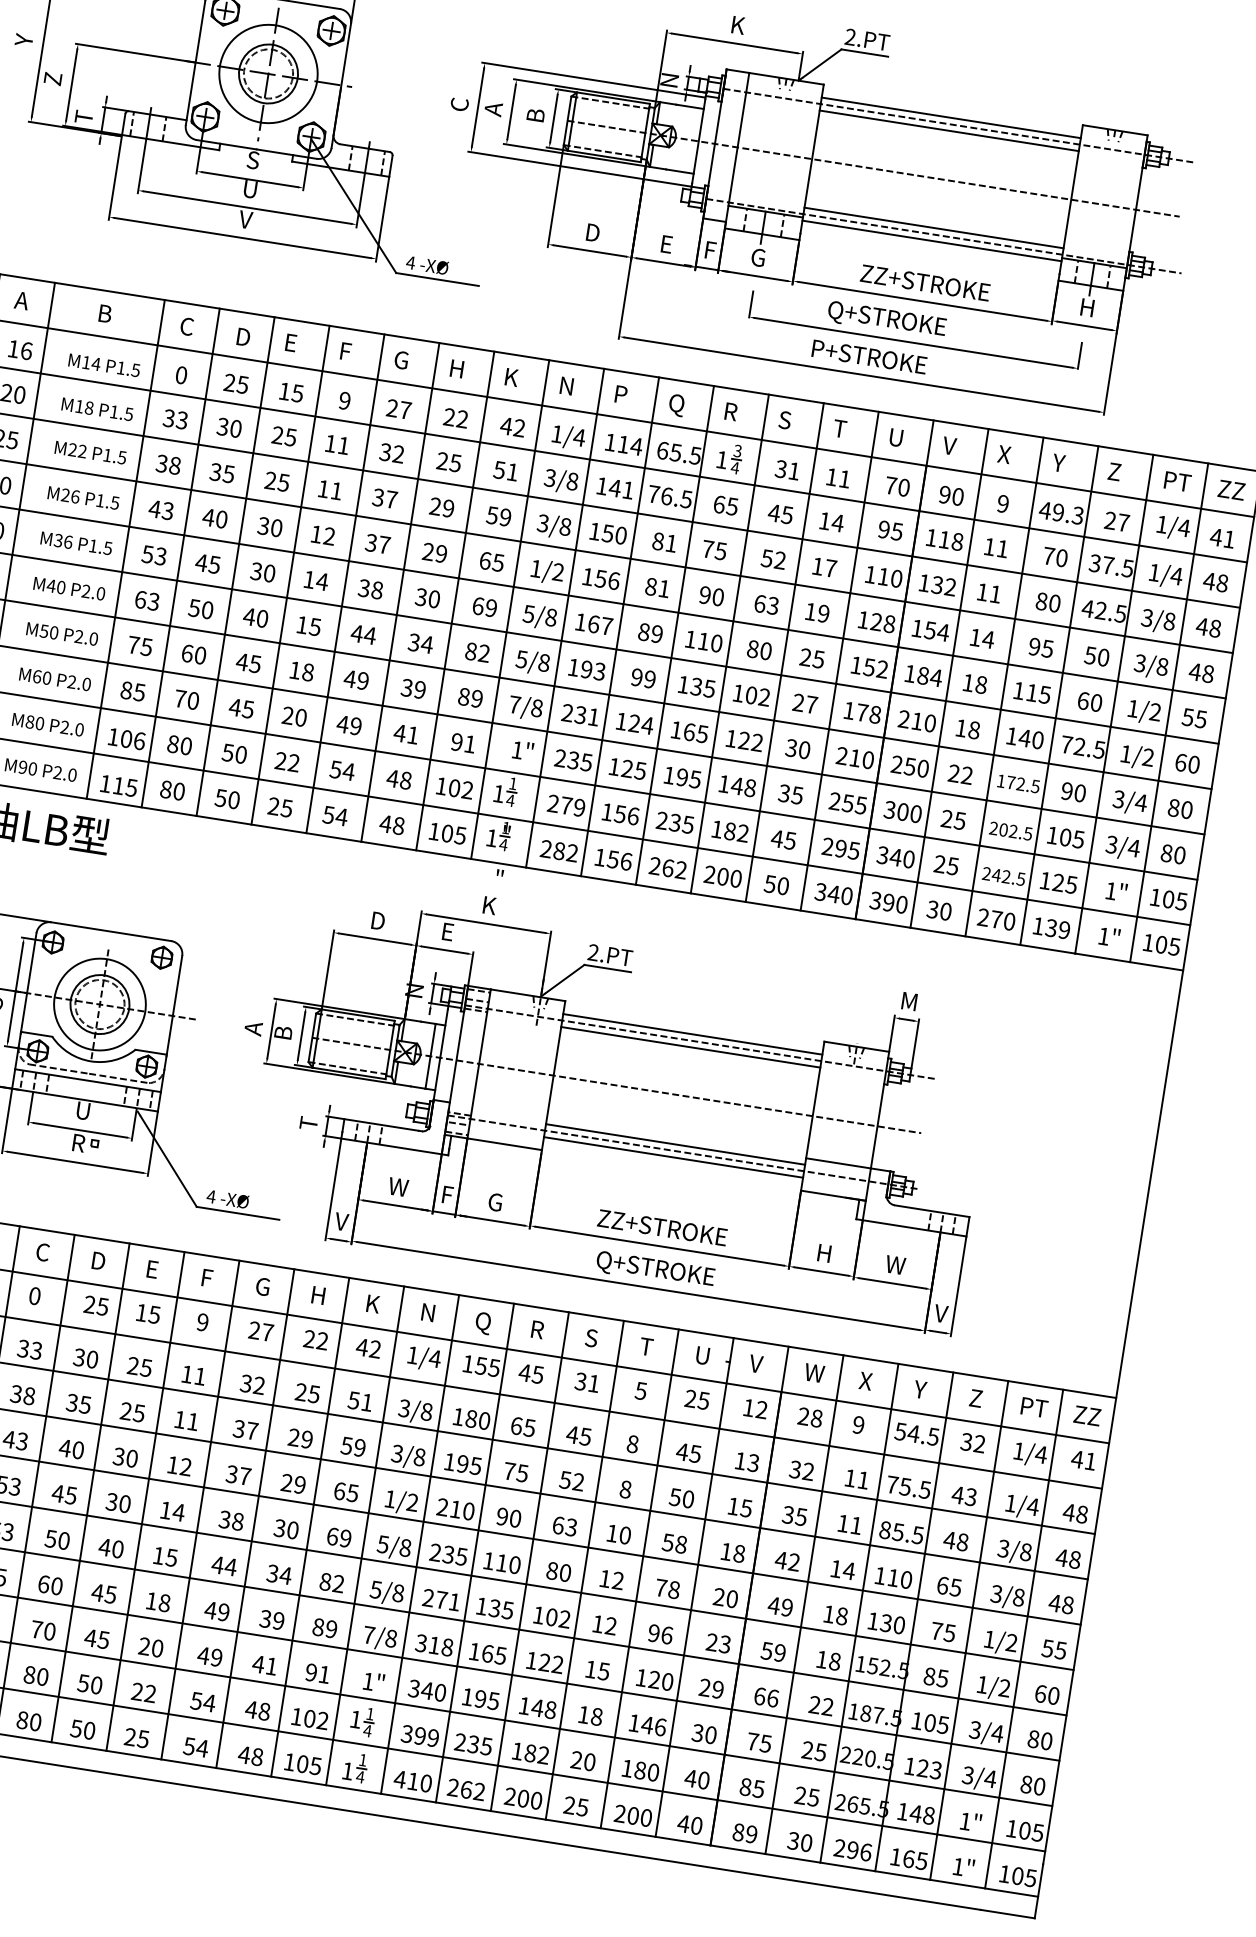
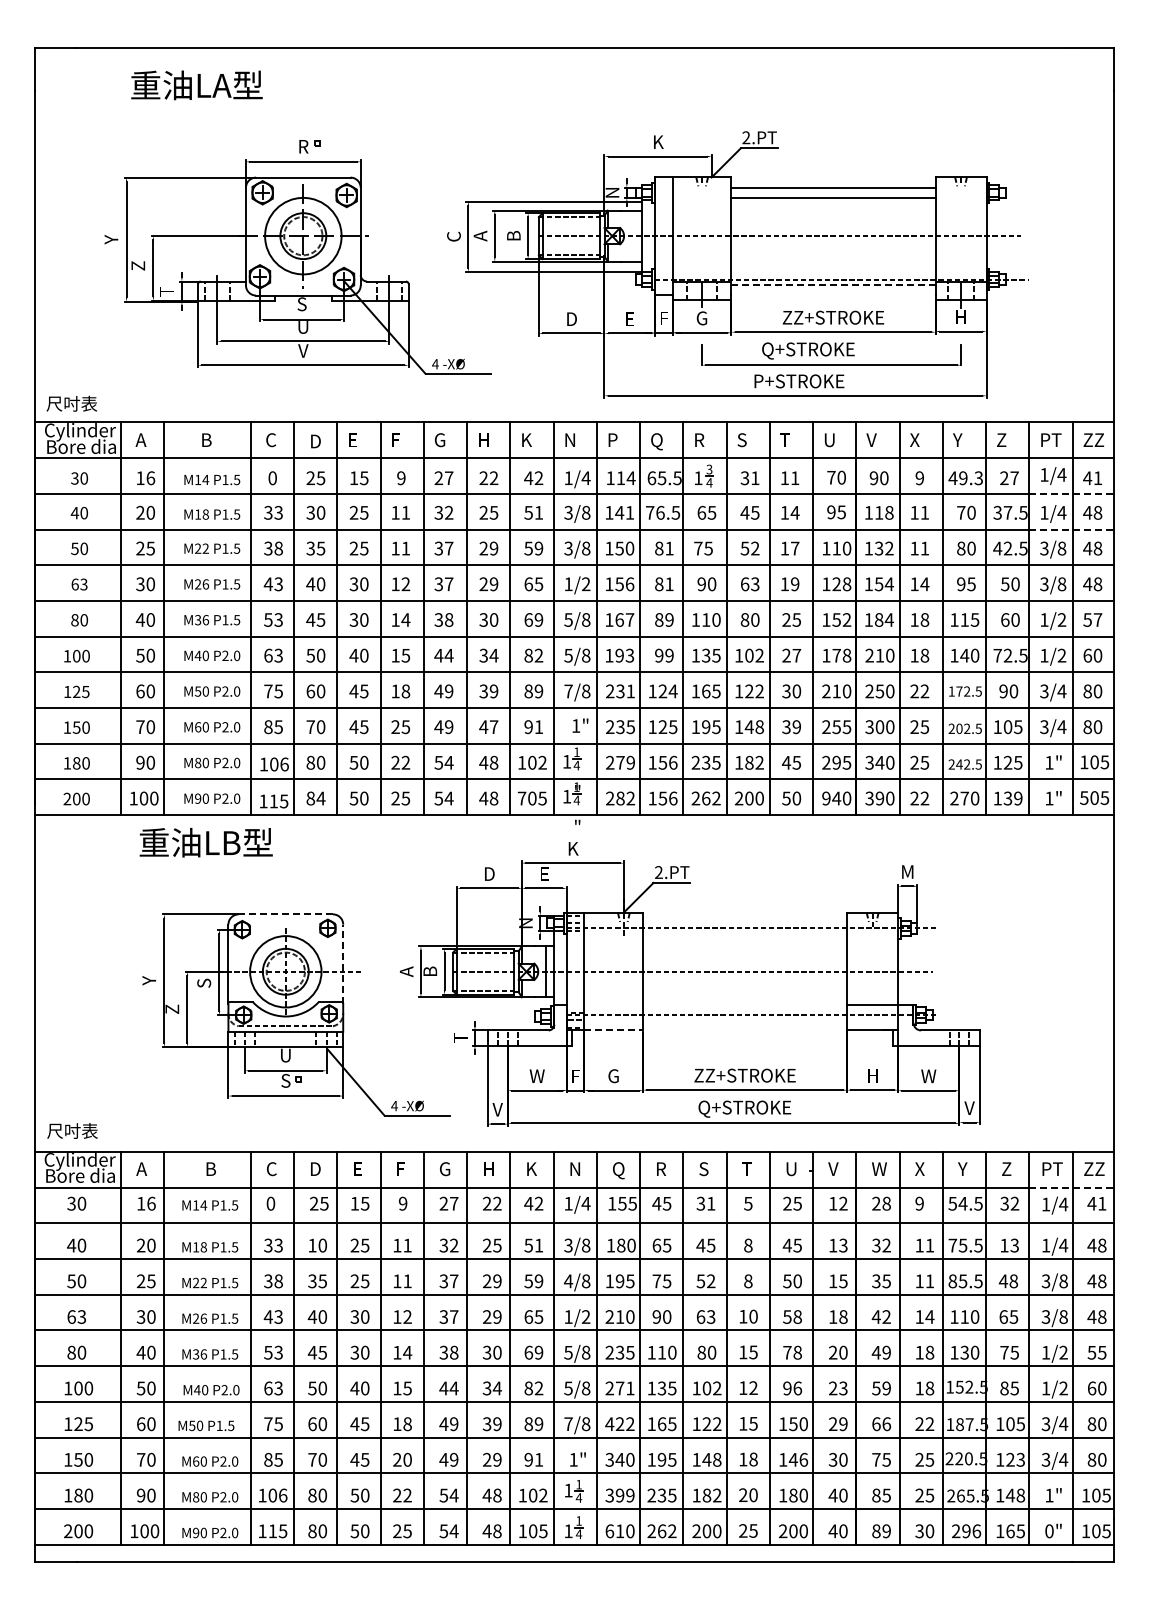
line: (959, 125) -> (840, 192), removed
line: (934, 228) -> (833, 274), removed
line: (933, 240) -> (834, 284), solid -> dashed
line: (1192, 553) -> (1071, 493), solid -> dashed
line: (1185, 599) -> (1071, 529), solid -> dashed
text: (300, 716) -> (405, 726), 20 -> 25
text: (1200, 718) -> (1097, 619), 55 -> 57
text: (413, 734) -> (494, 726), 41 -> 47
text: (178, 791) -> (320, 798), 80 -> 84
text: (797, 794) -> (796, 726), 35 -> 39
text: (433, 831) -> (521, 798), 105 -> 705
text: (820, 892) -> (826, 798), 340 -> 940
text: (939, 910) -> (919, 798), 30 -> 22
line: (110, 931) -> (285, 914), solid -> dashed
text: (1148, 943) -> (1084, 798), 105 -> 505
line: (174, 1006) -> (343, 964), solid -> dashed
line: (693, 1034) -> (745, 923), removed
line: (691, 1047) -> (745, 933), removed
text: (77, 1142) -> (285, 1080), R -> S
line: (505, 1144) -> (614, 1030), solid -> dashed
line: (675, 1145) -> (745, 1010), removed
line: (673, 1157) -> (745, 1020), removed
text: (79, 1357) -> (312, 1245), 30 -> 10
line: (1054, 1434) -> (1071, 1187), solid -> dashed
text: (397, 1454) -> (568, 1281), 3/8 -> 4/8
text: (956, 1494) -> (1003, 1245), 43 -> 13
text: (618, 1580) -> (753, 1352), 12 -> 15
text: (433, 1645) -> (619, 1424), 318 -> 422
text: (264, 1664) -> (491, 1459), 41 -> 29
text: (654, 1680) -> (793, 1424), 120 -> 150
text: (399, 1779) -> (609, 1531), 410 -> 610
text: (958, 1867) -> (1049, 1531), 1" -> 0"

